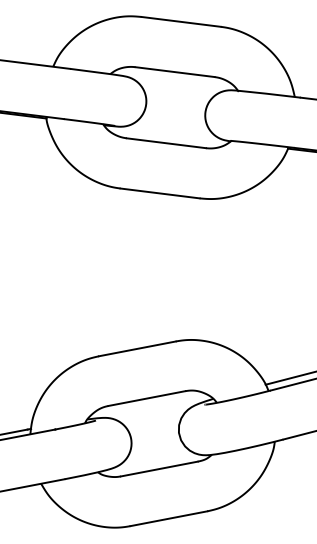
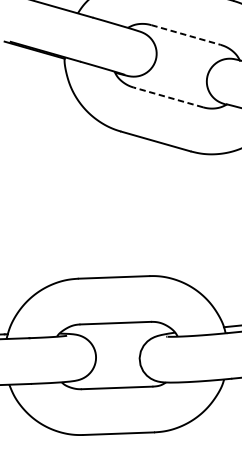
line: (175, 72) -> (186, 35), solid -> dashed
line: (166, 143) -> (168, 97), solid -> dashed

